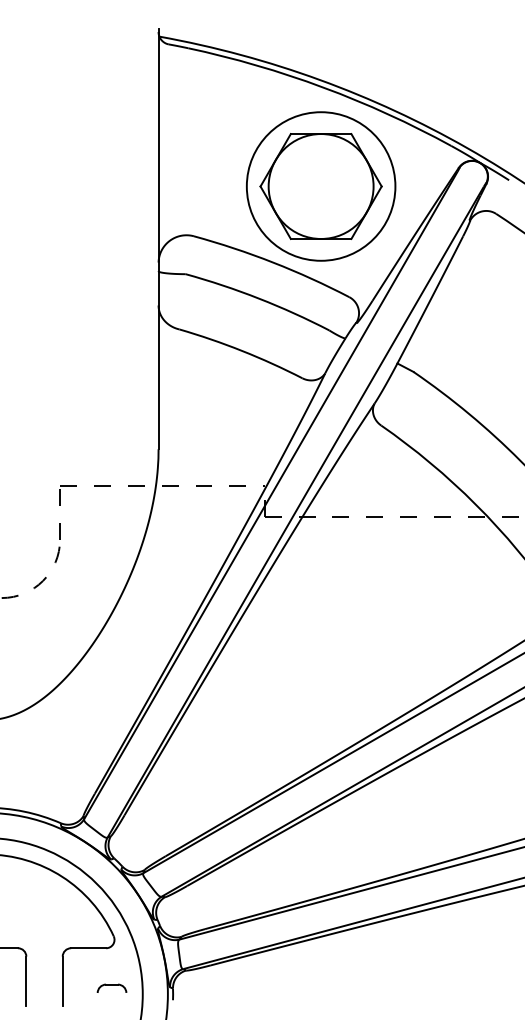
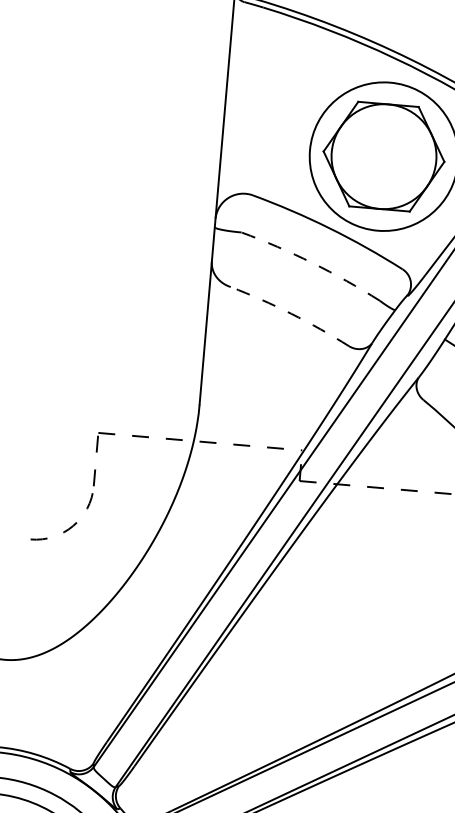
arc: (258, 298) -> (312, 262), solid -> dashed
arc: (242, 350) -> (291, 313), solid -> dashed

